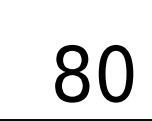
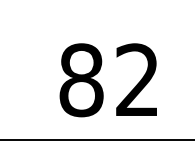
text: (115, 73) -> (137, 79), 80 -> 82

